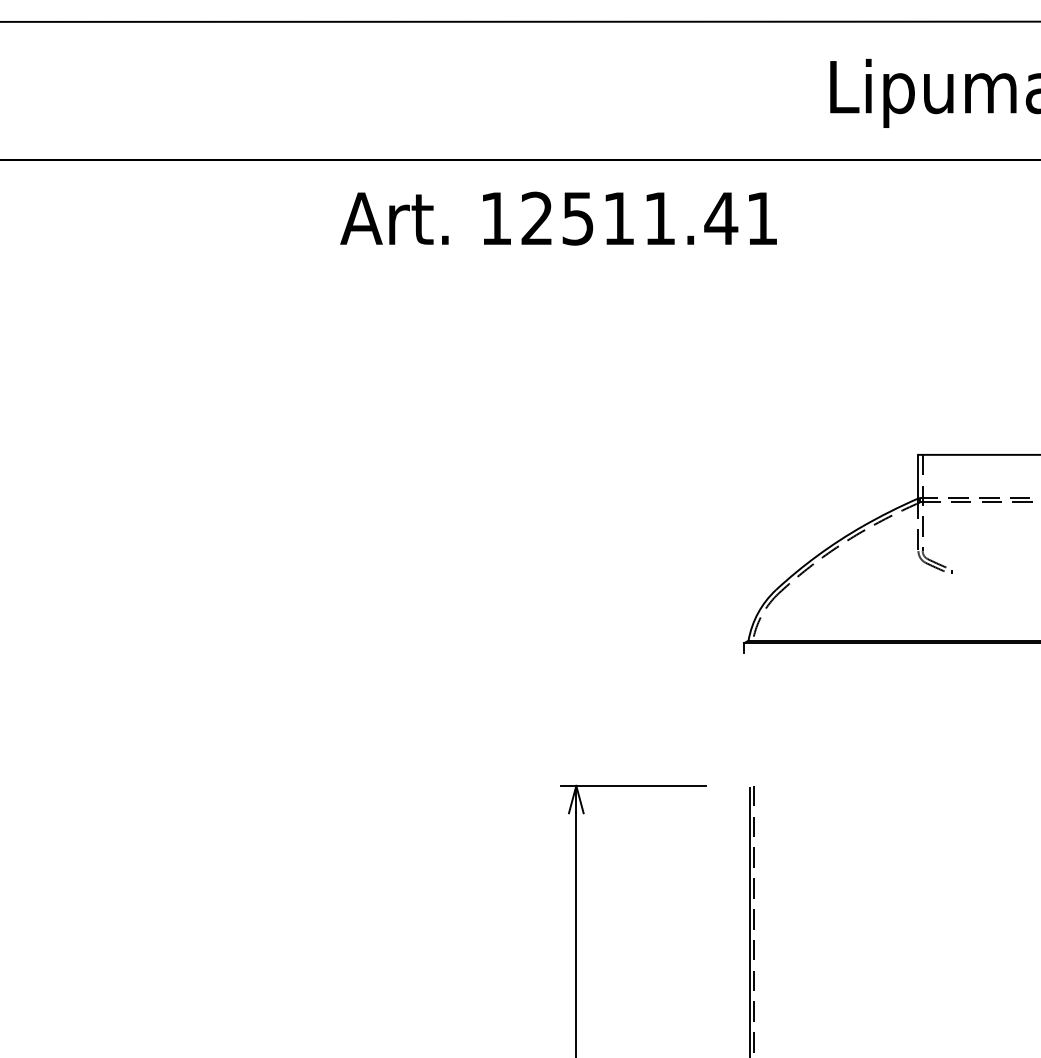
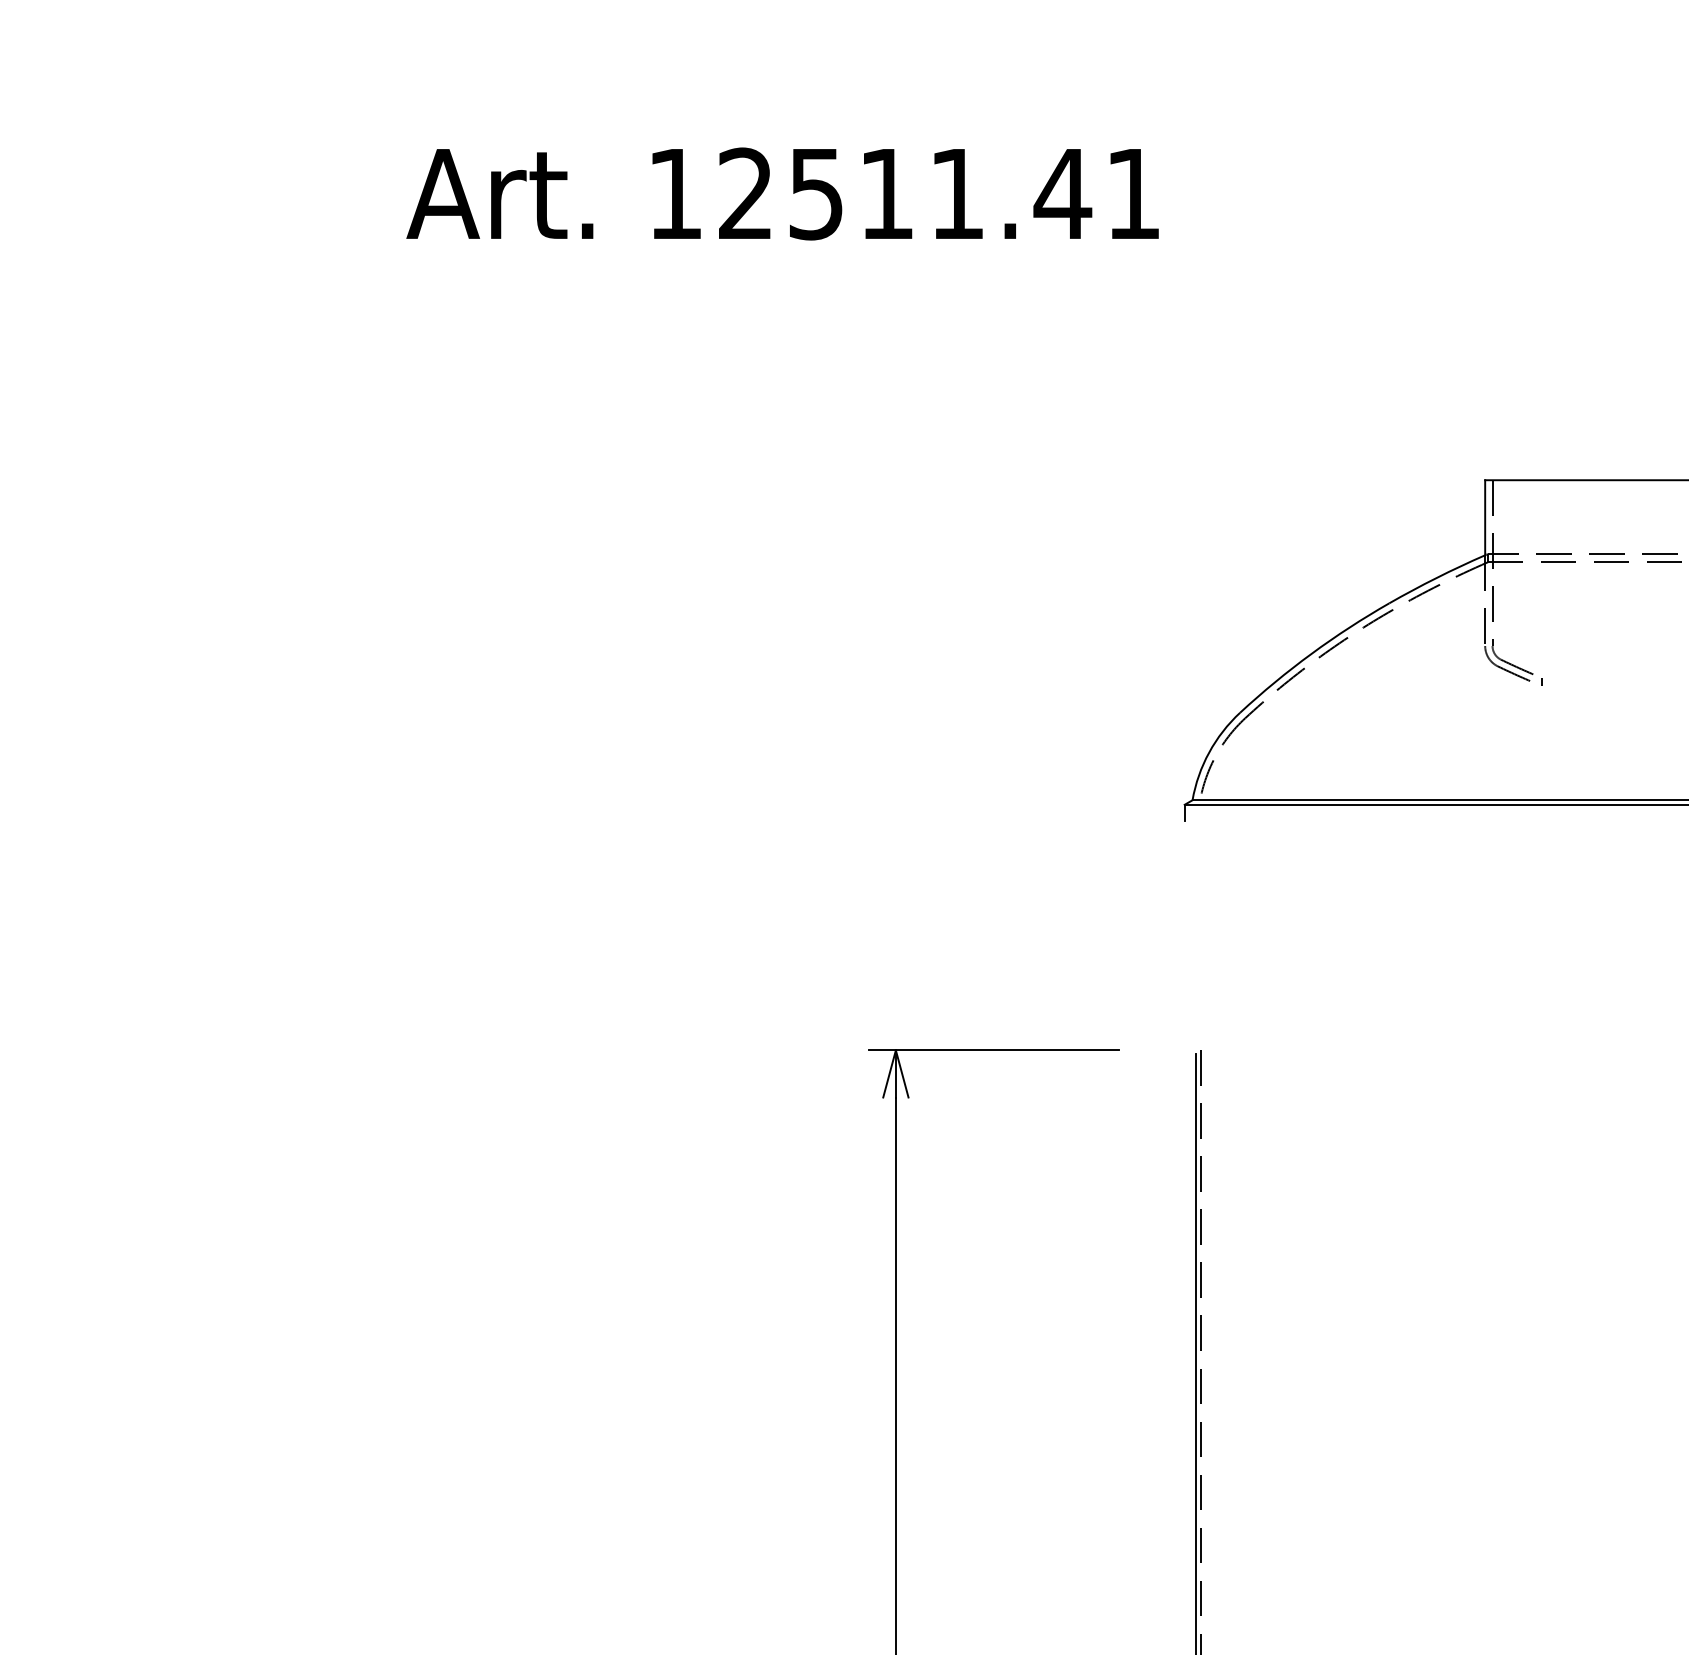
text: (558, 218) -> (782, 193), moved

